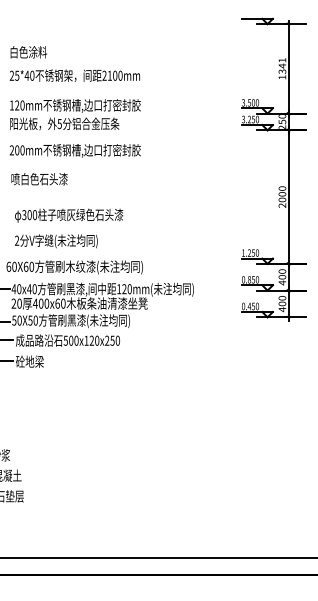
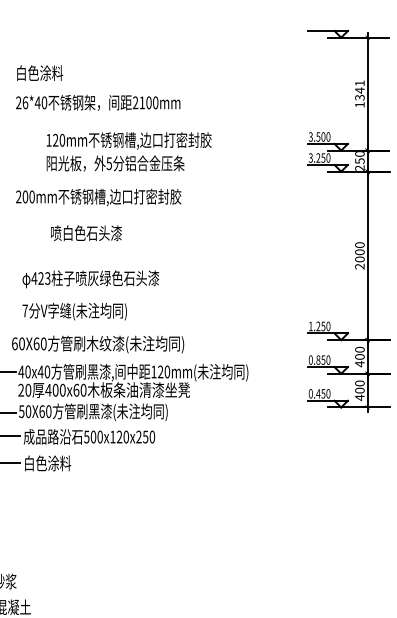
text: (17, 75) -> (25, 102), 25*40 -> 26*40
text: (75, 114) -> (129, 151), moved
text: (39, 179) -> (86, 233), moved
text: (29, 215) -> (40, 279), 300 -> 423
text: (17, 240) -> (25, 310), 2 -> 7
text: (30, 320) -> (42, 411), 50X50 -> 50X60
text: (34, 361) -> (47, 463), 砼地梁 -> 白色涂料

